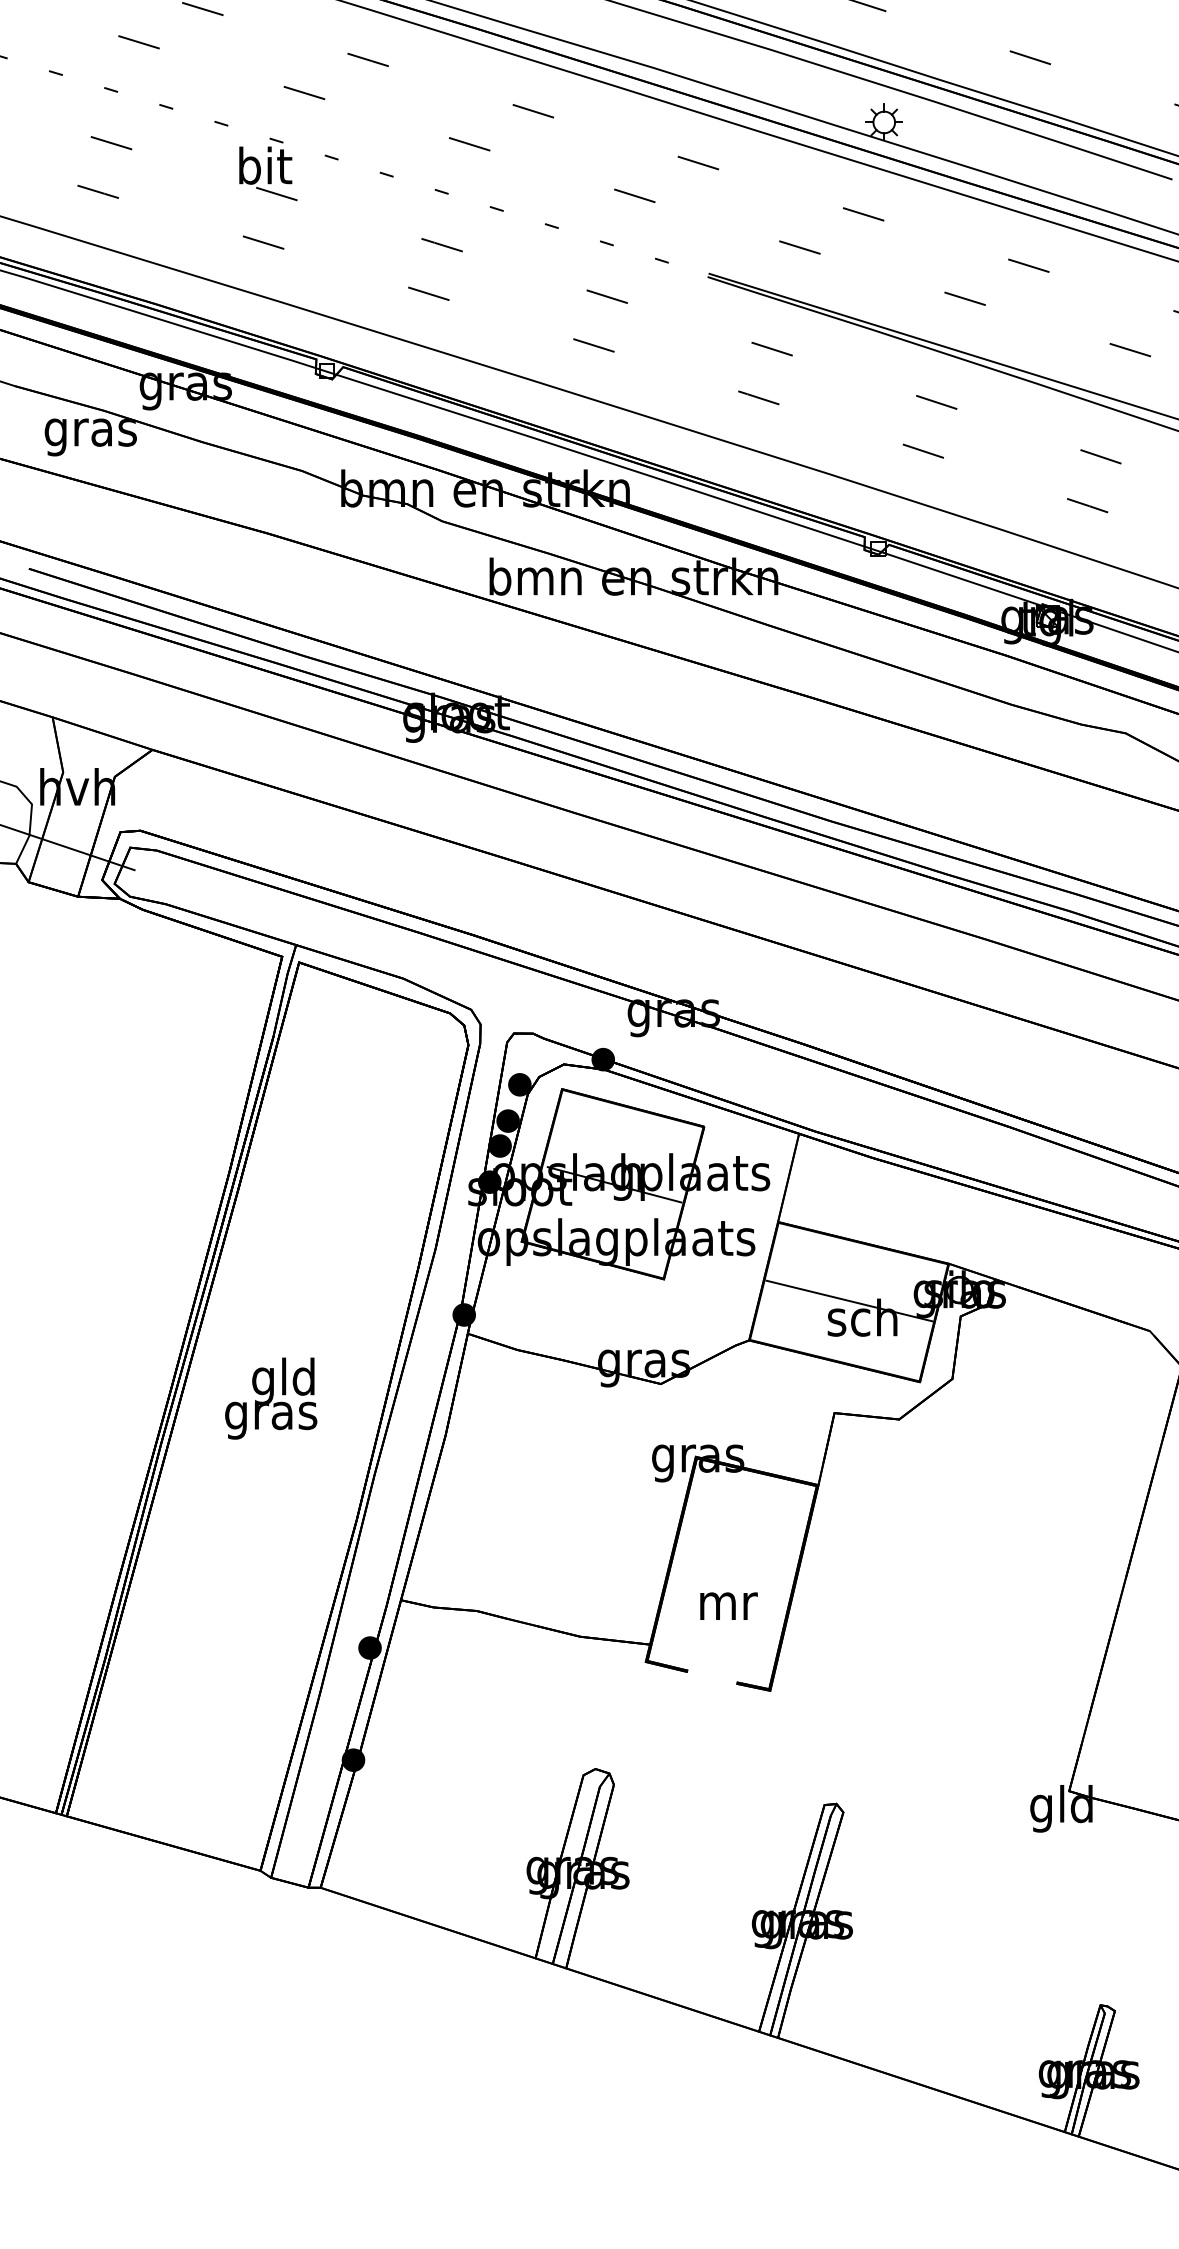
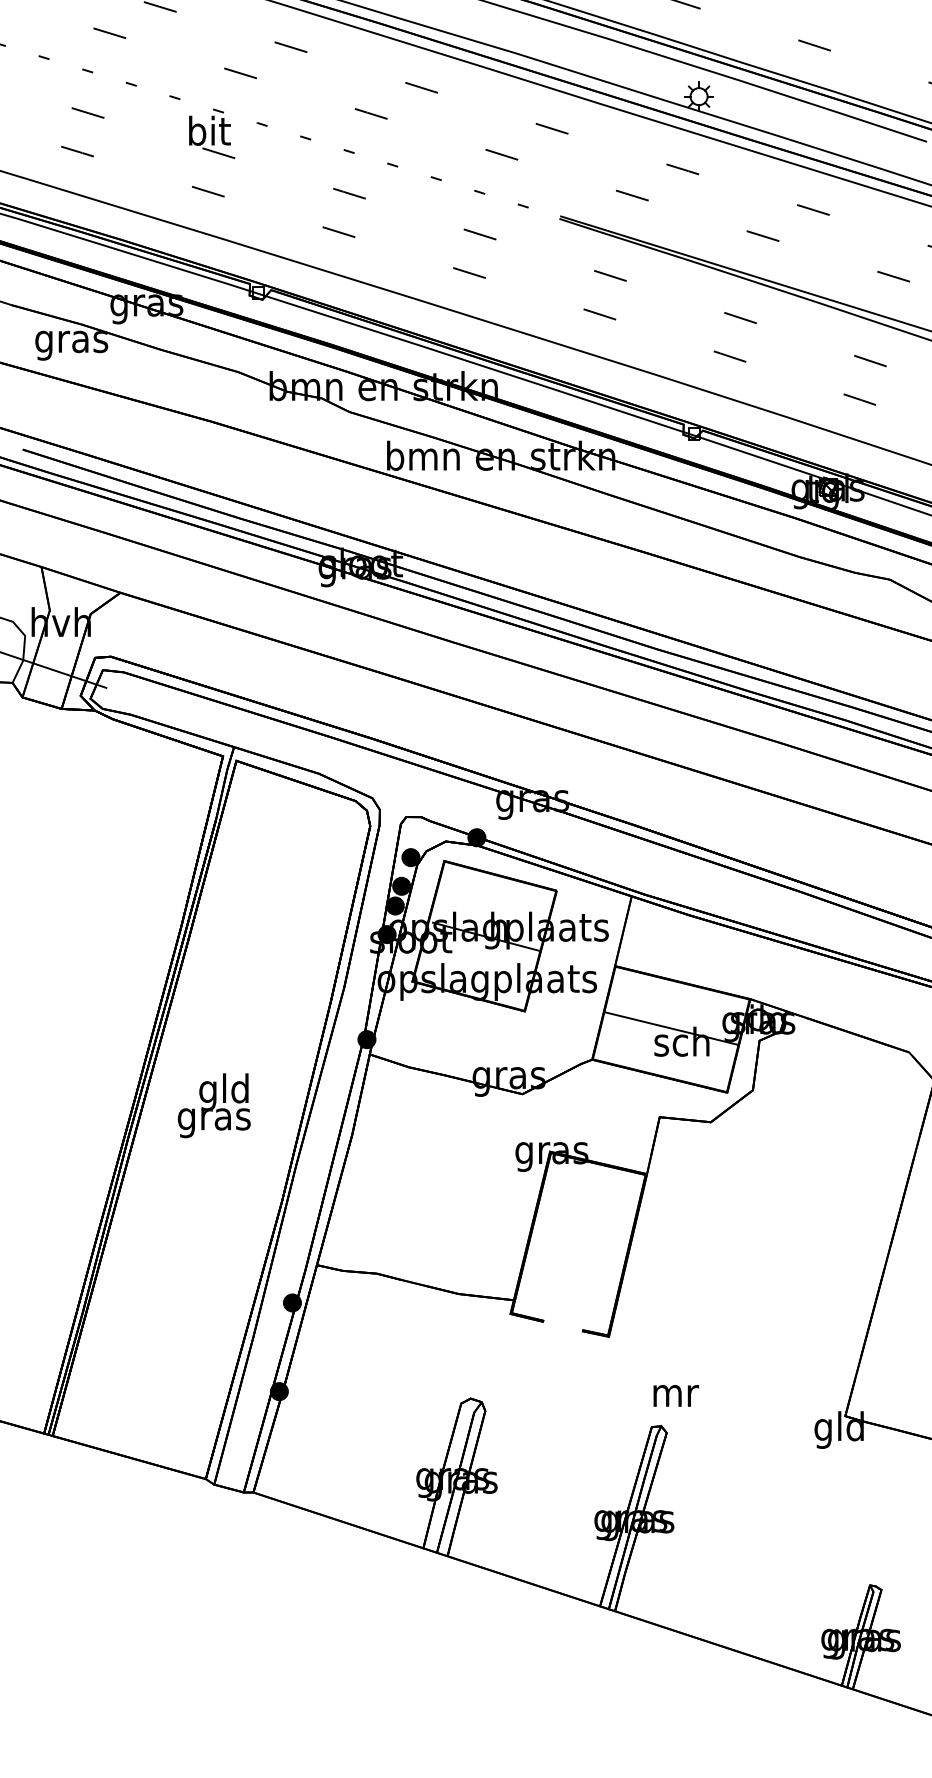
text: (729, 1605) -> (676, 1395), moved

